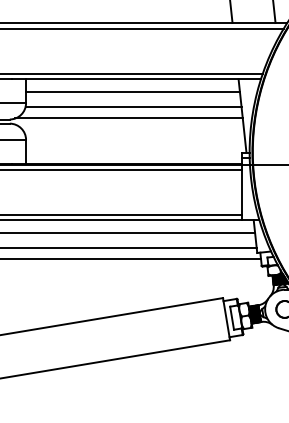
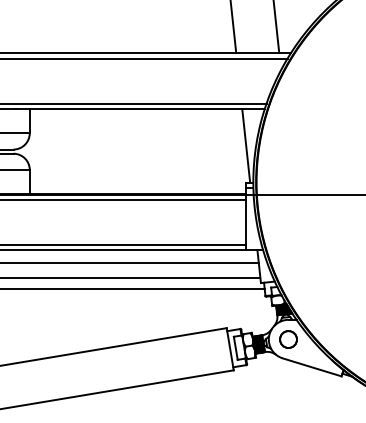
line: (132, 91) -> (136, 121), removed
line: (133, 107) -> (137, 137), removed
line: (128, 118) -> (132, 148), removed

